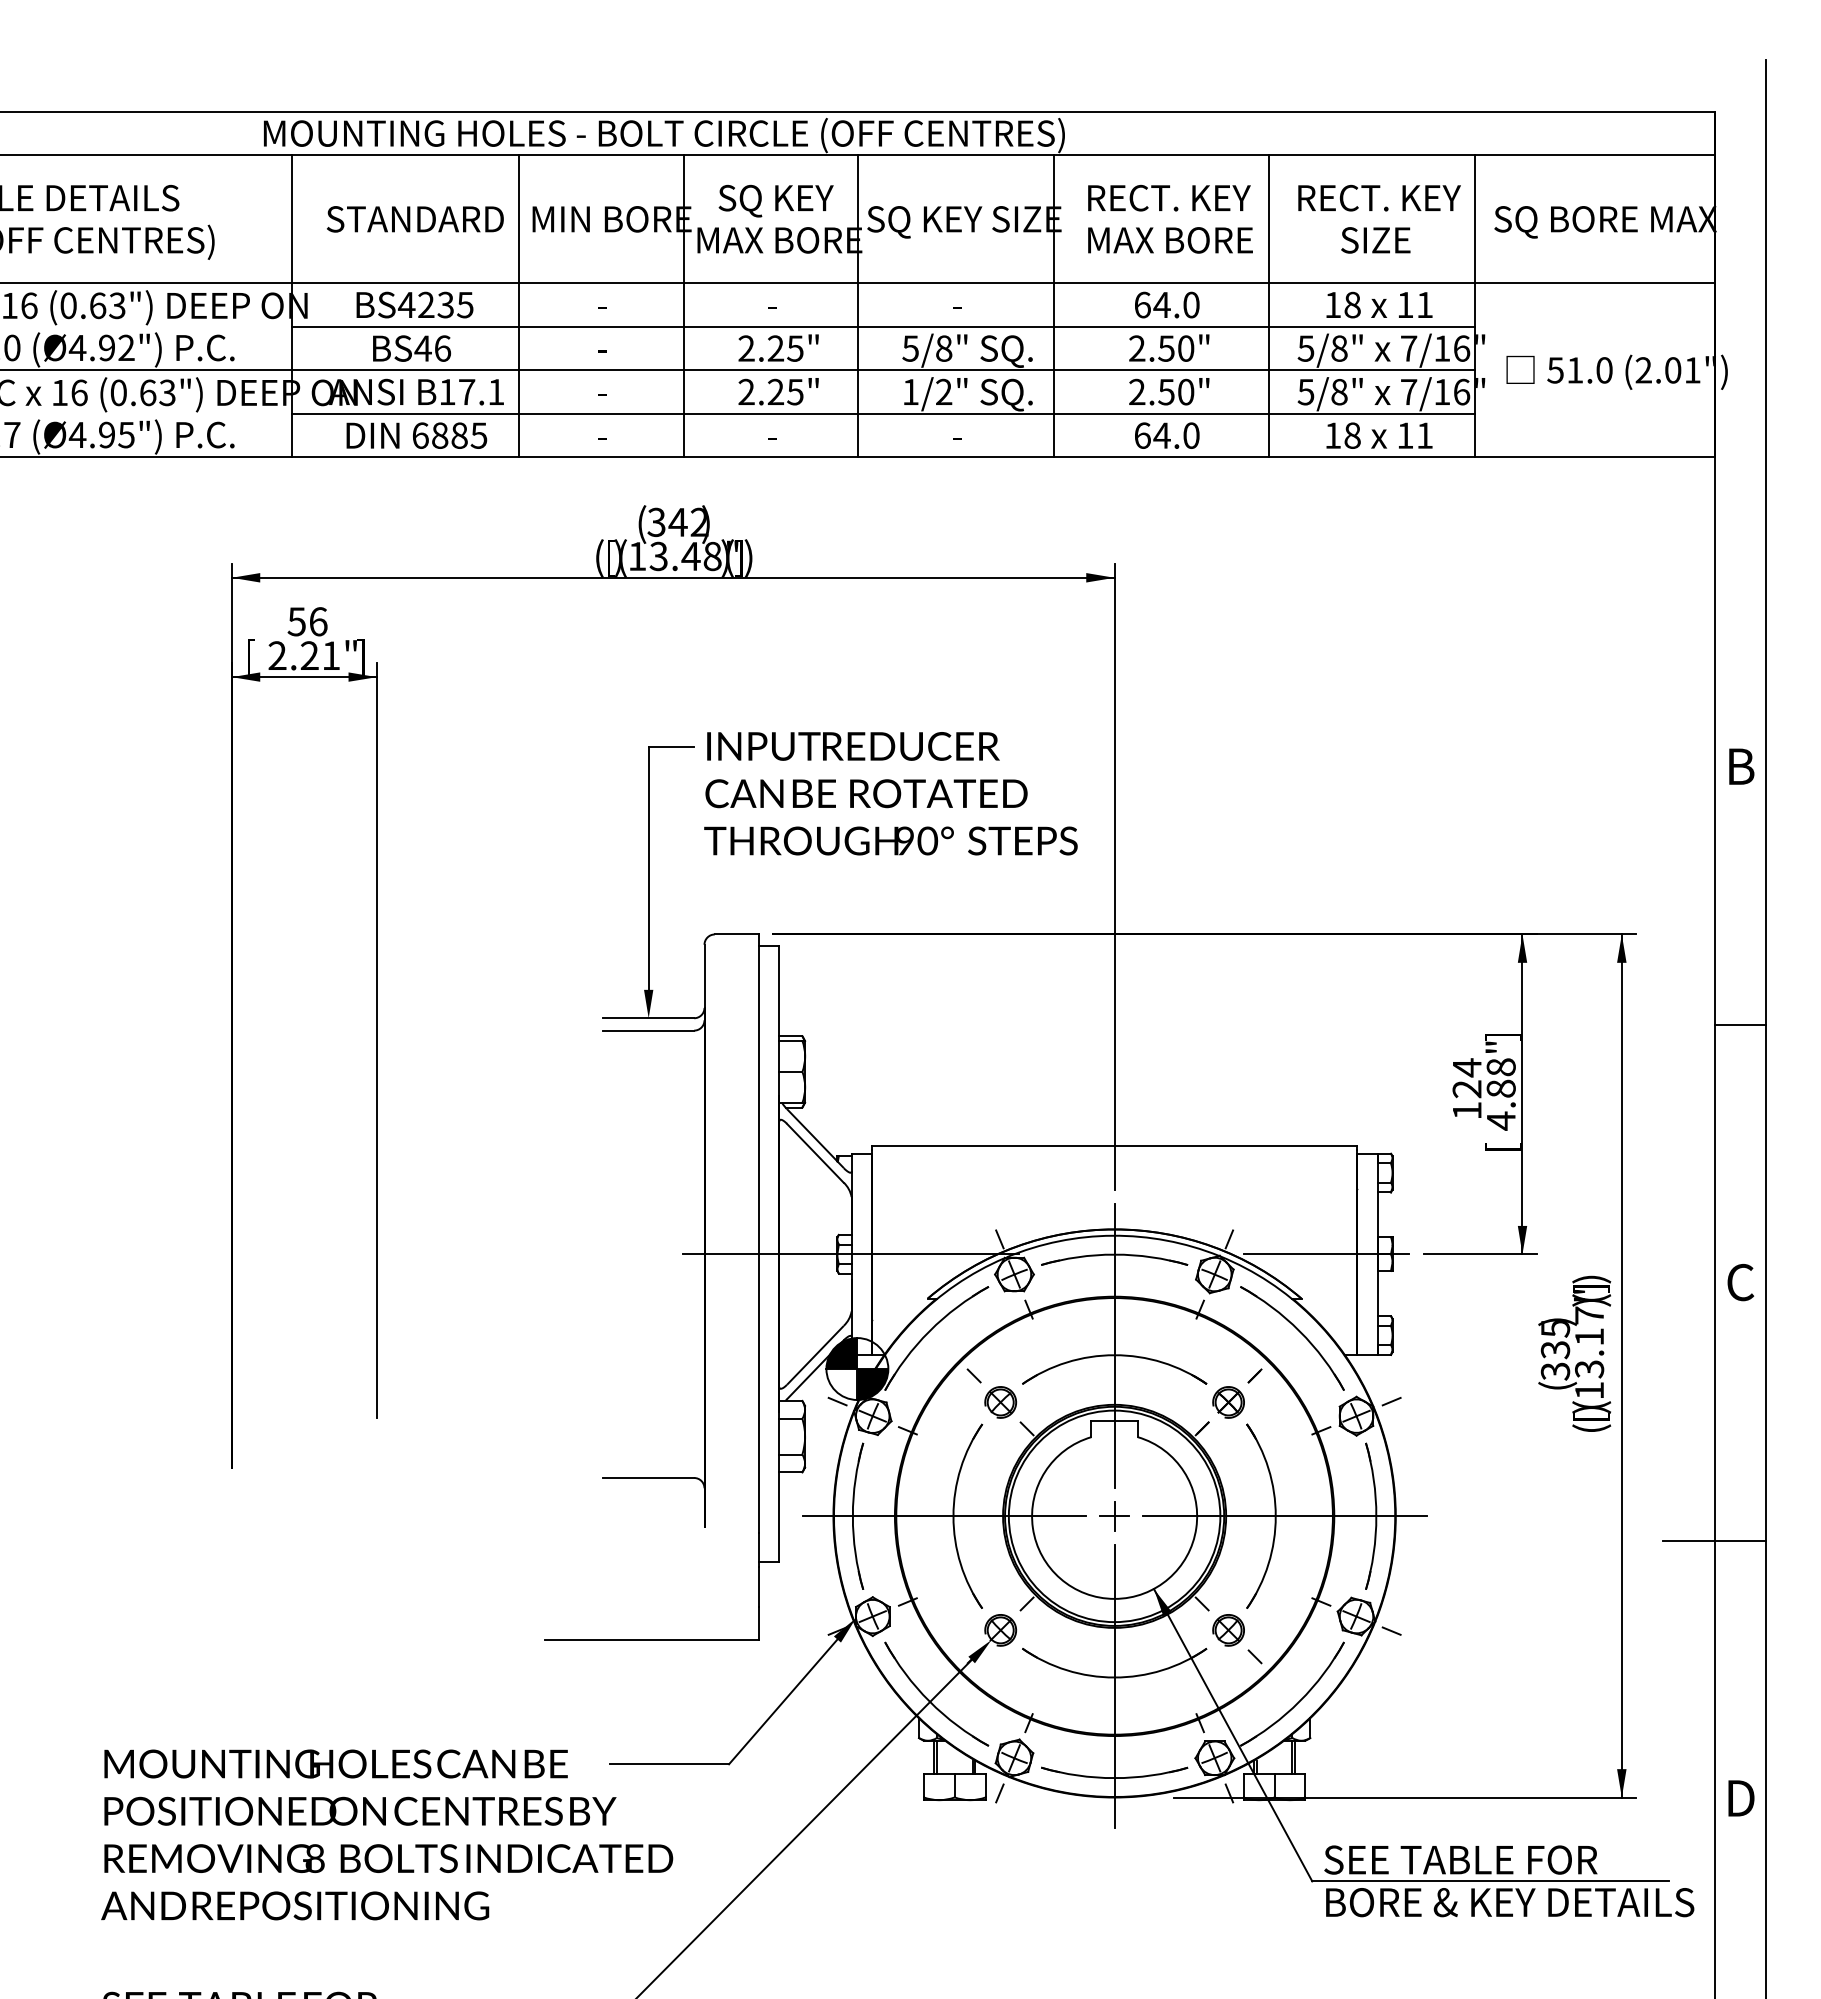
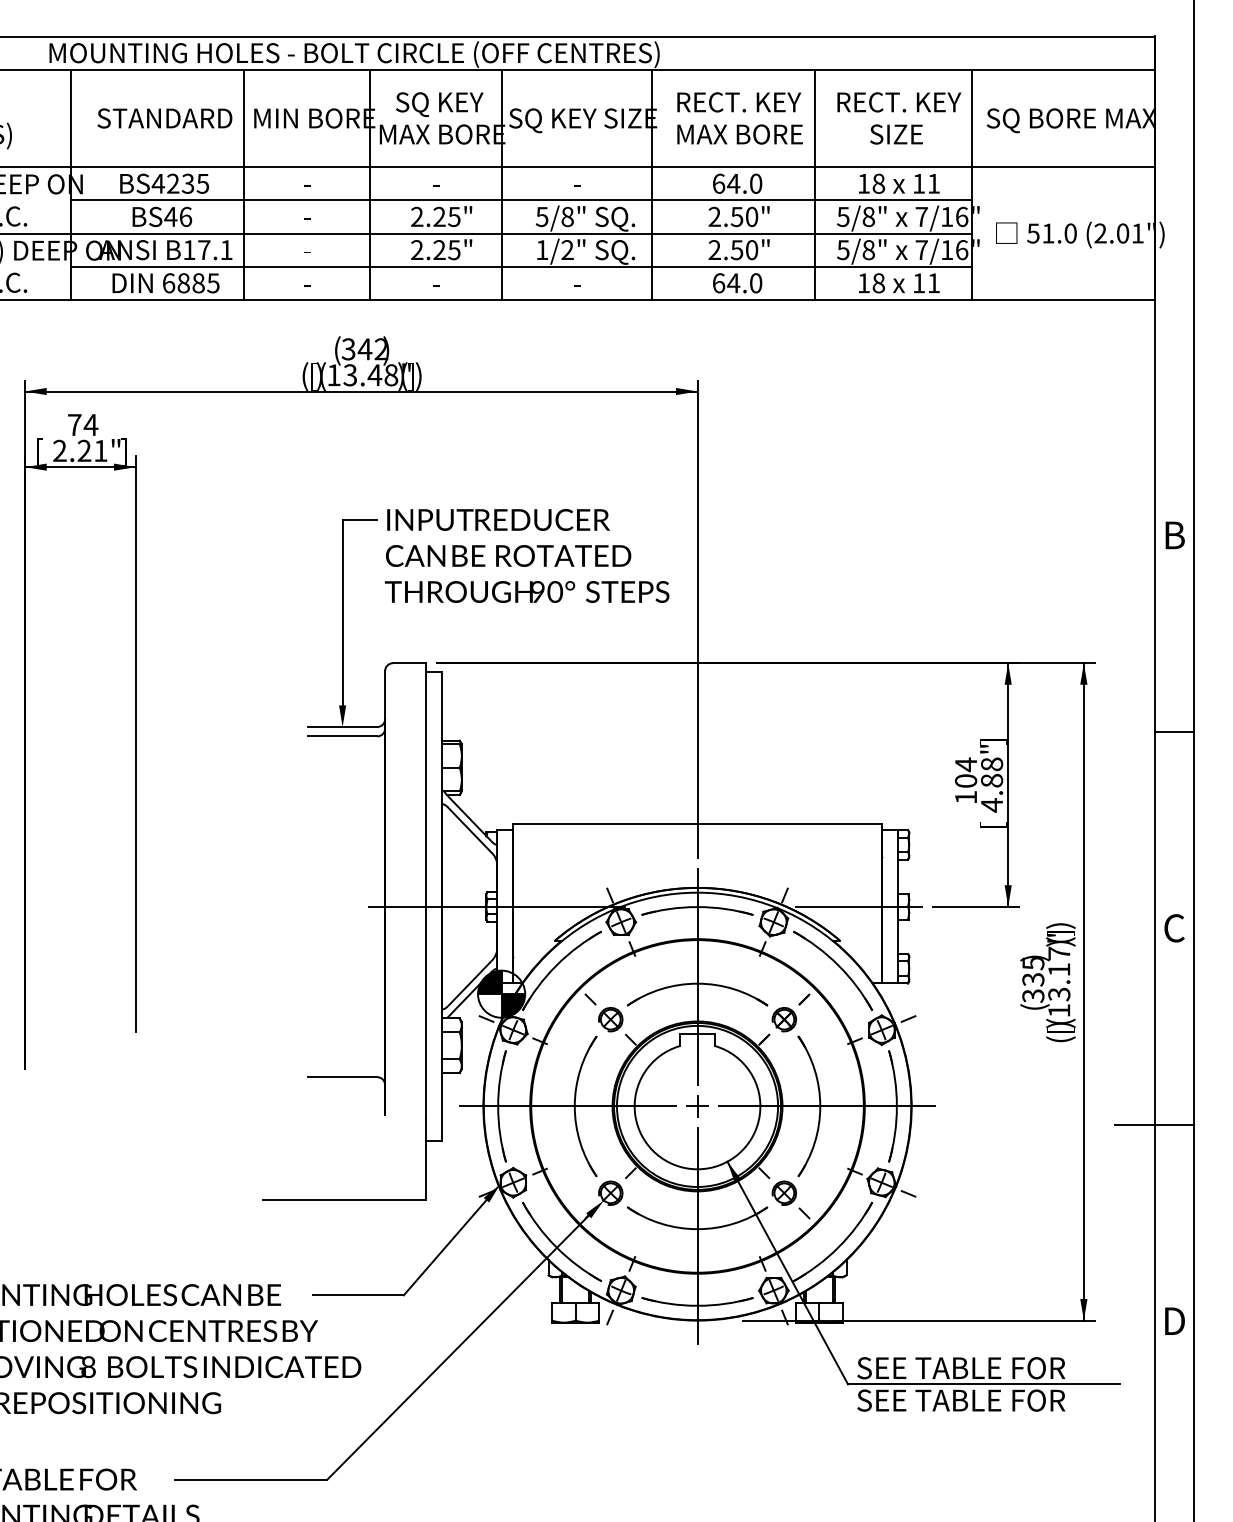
text: (307, 621) -> (82, 424), 56 -> 74
text: (1466, 1089) -> (965, 781), 124 -> 104
text: (1509, 1902) -> (998, 1400), BORE & KEY DETAILS -> SEE TABLE FOR

